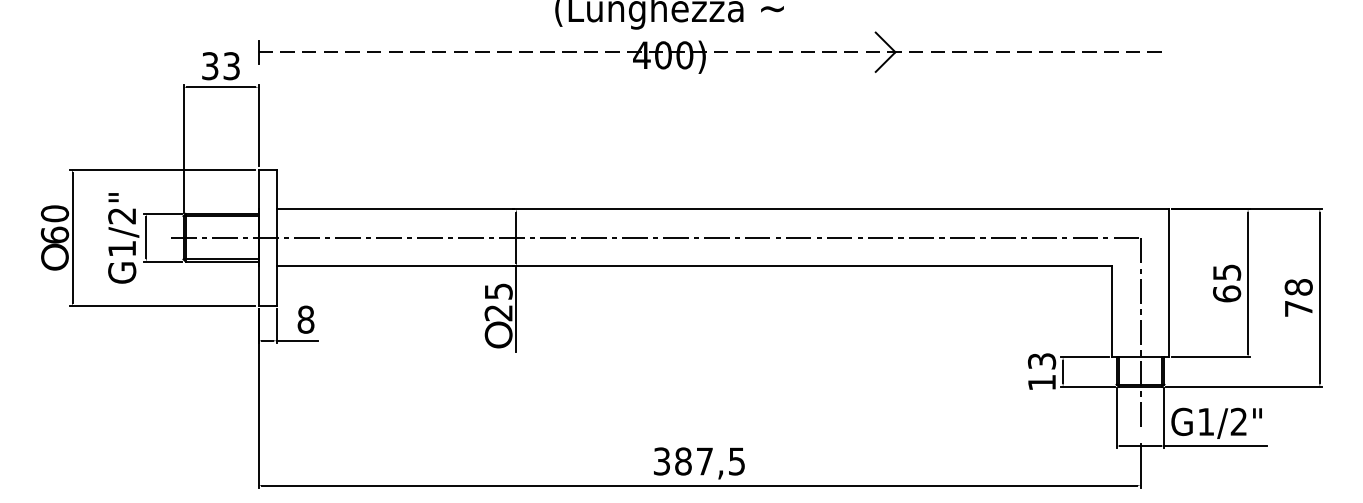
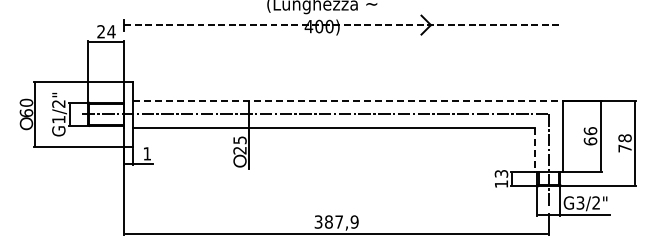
text: (221, 65) -> (106, 31), 33 -> 24
line: (722, 208) -> (347, 100), solid -> dashed
text: (1226, 273) -> (590, 131), 65 -> 66
line: (1112, 312) -> (535, 150), solid -> dashed
text: (306, 319) -> (147, 153), 8 -> 1
text: (1206, 420) -> (580, 202), G1/2" -> G3/2"
text: (736, 460) -> (354, 221), 387,5 -> 387,9

